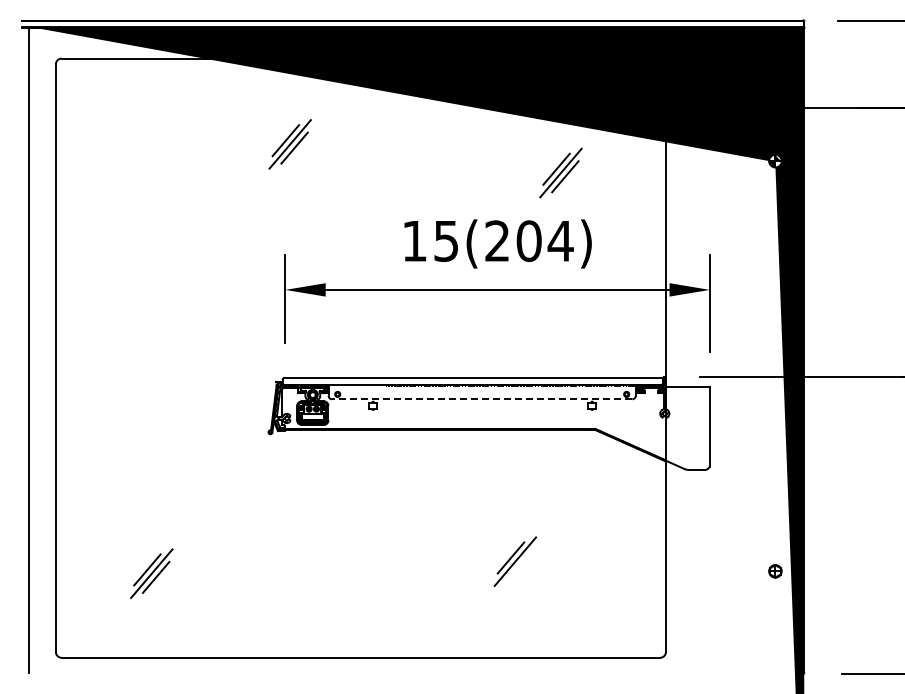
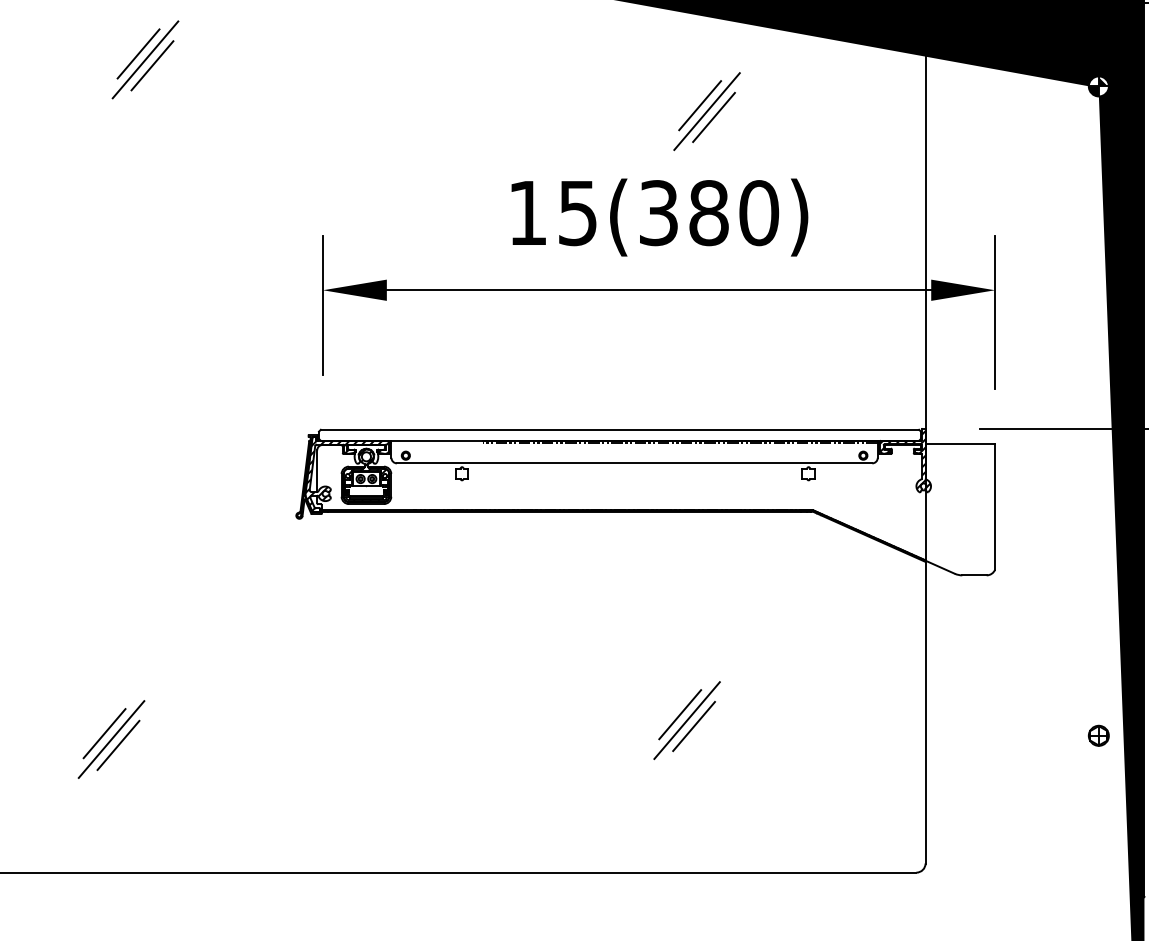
part: (289, 144) -> (144, 60), moved
part: (560, 172) -> (706, 110), moved
text: (529, 240) -> (709, 212), 15(204) -> 15(380)
line: (481, 399) -> (633, 463), dashed -> solid
line: (519, 564) -> (693, 724), added

